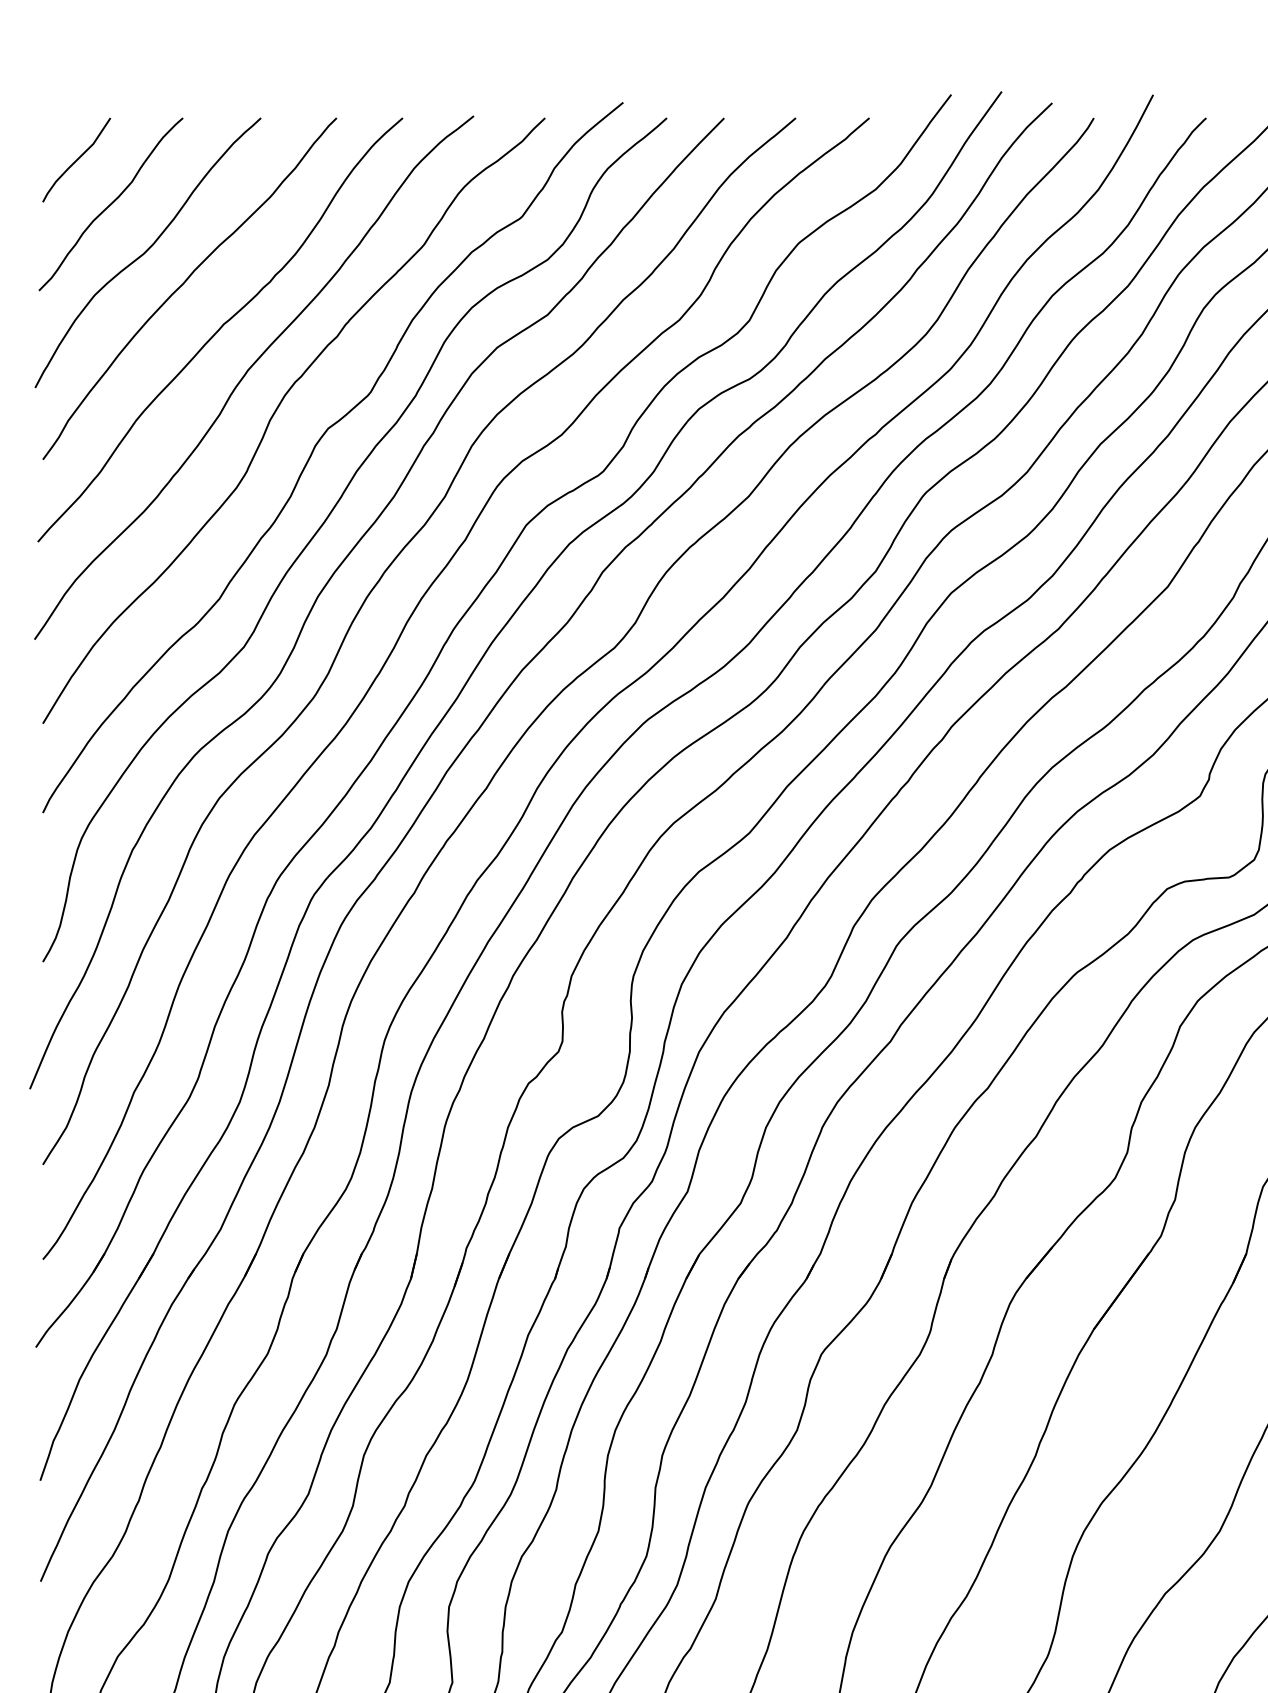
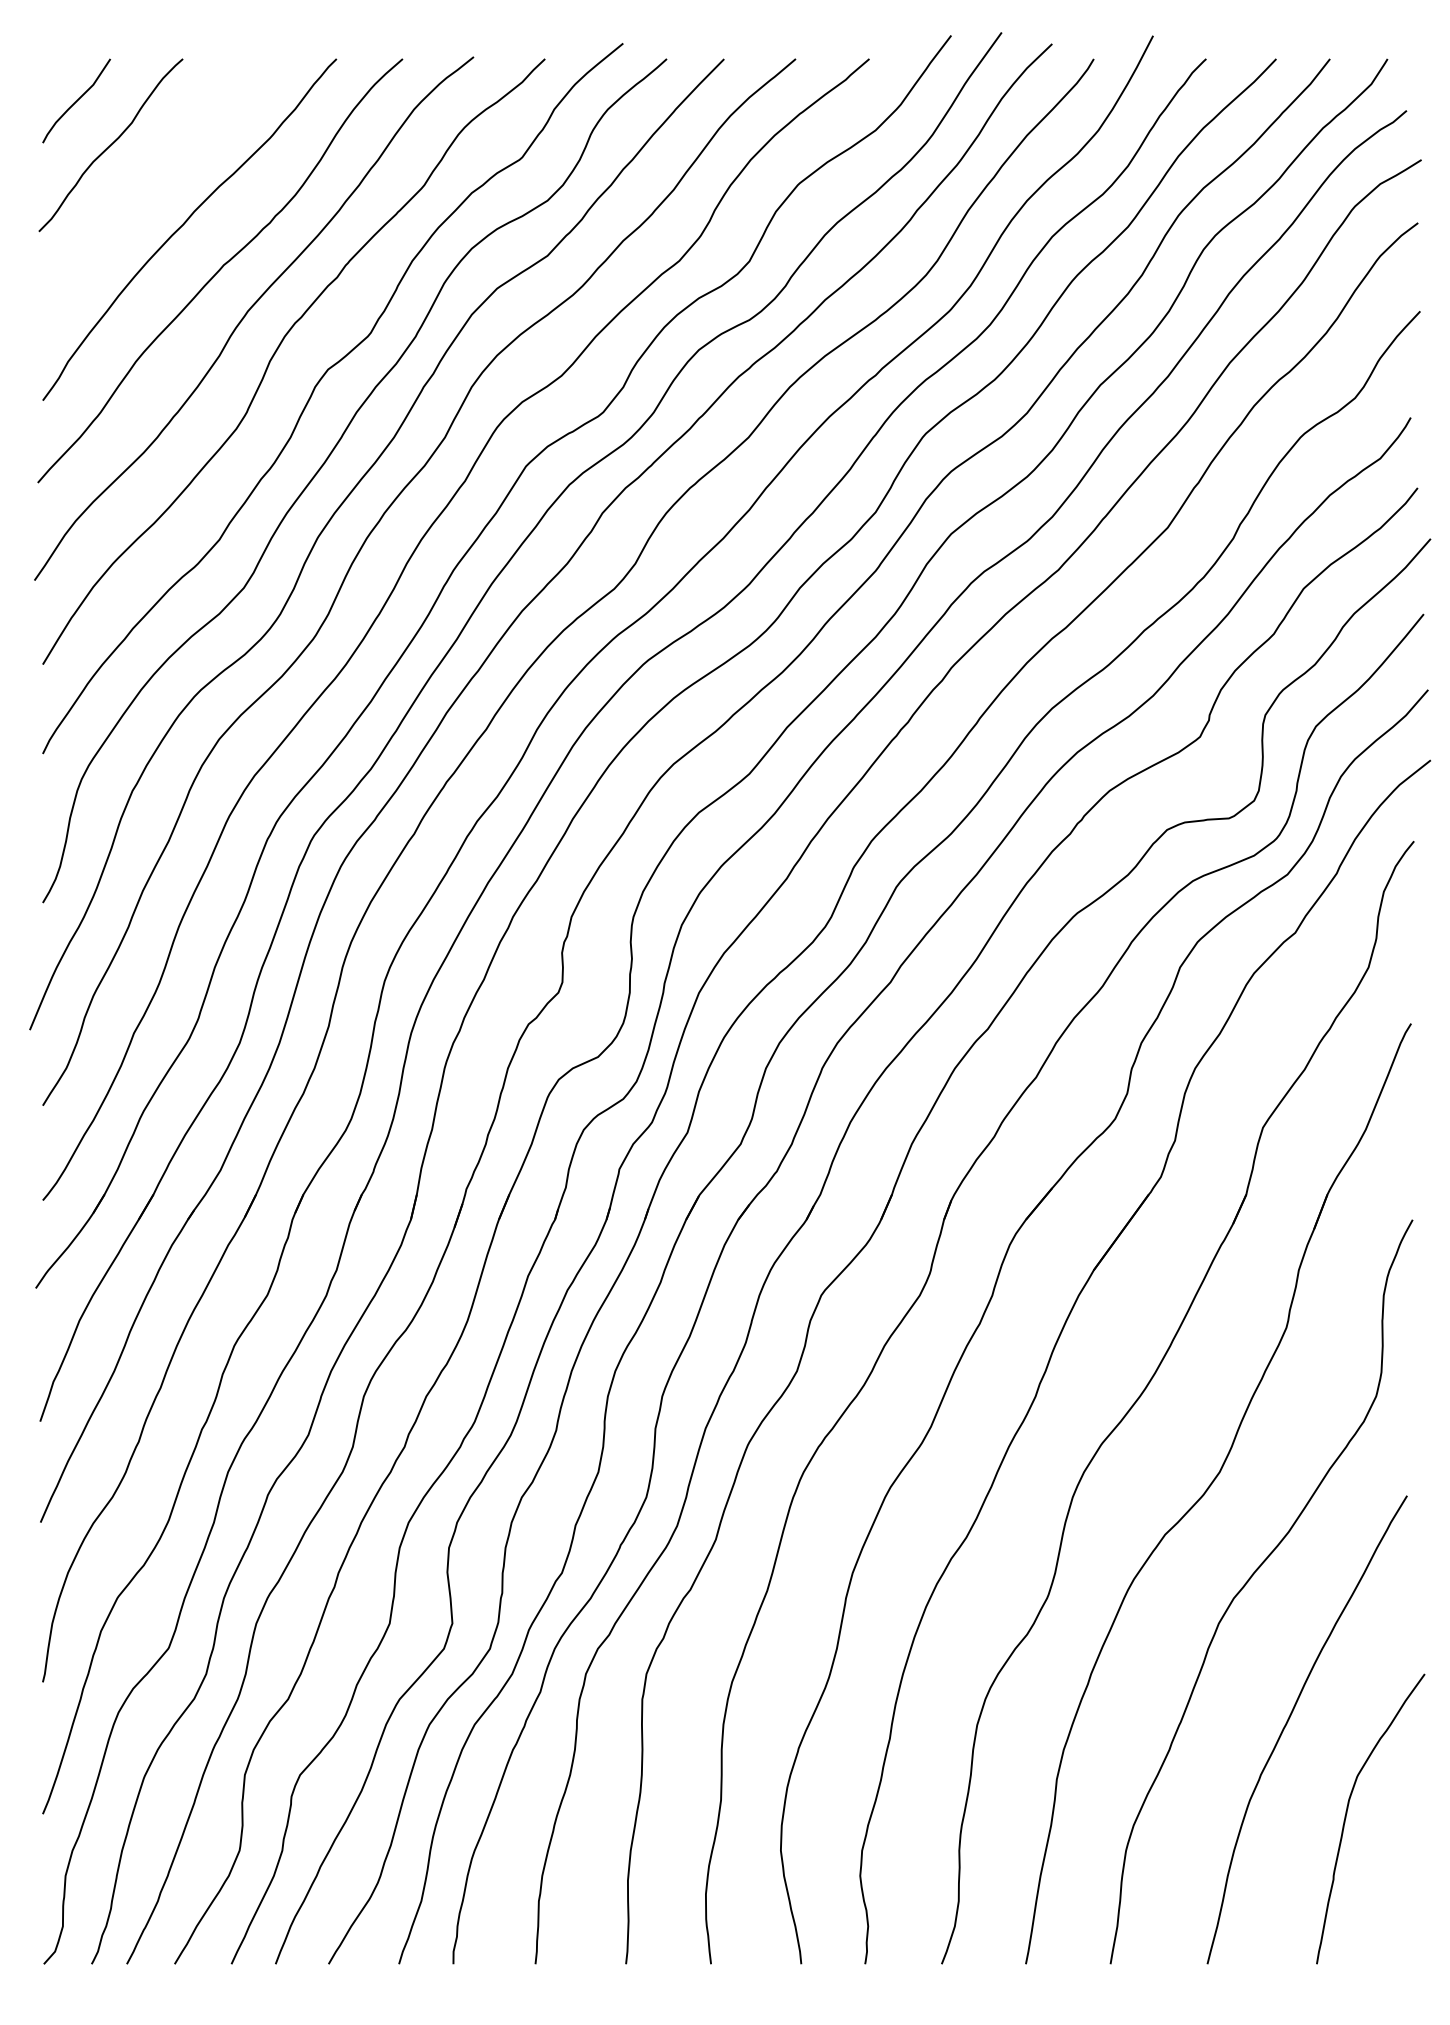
curve: (147, 251) -> (147, 192), removed

